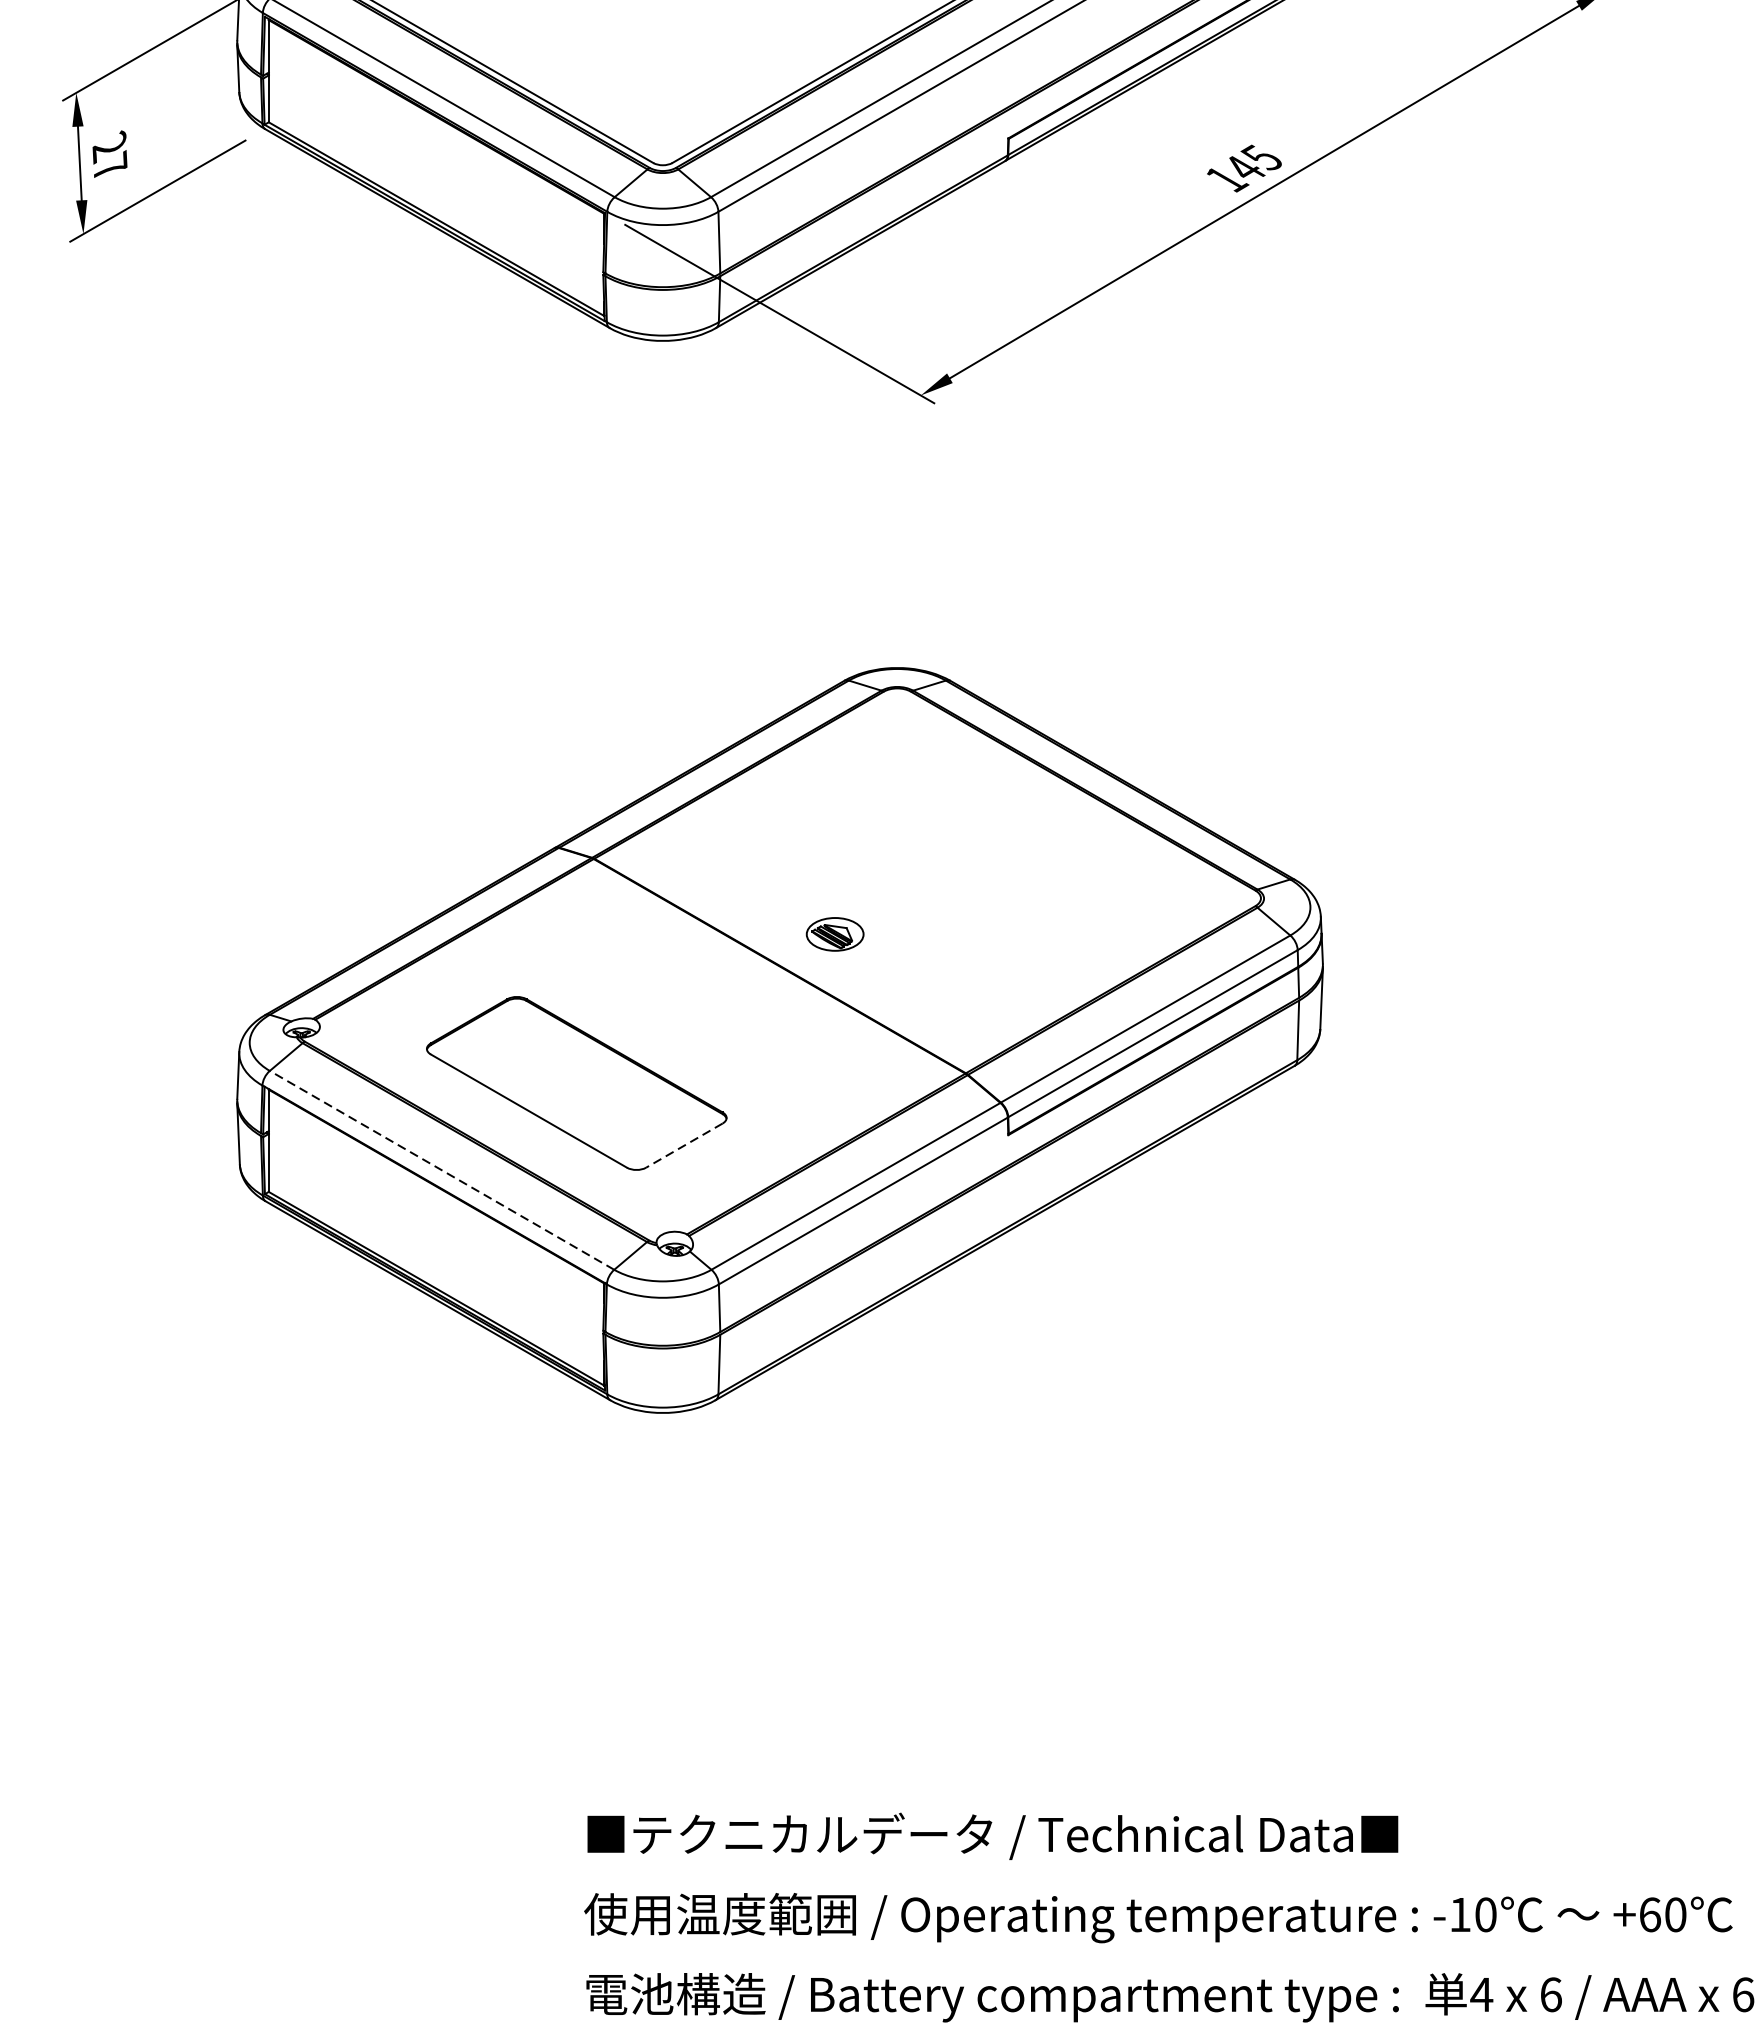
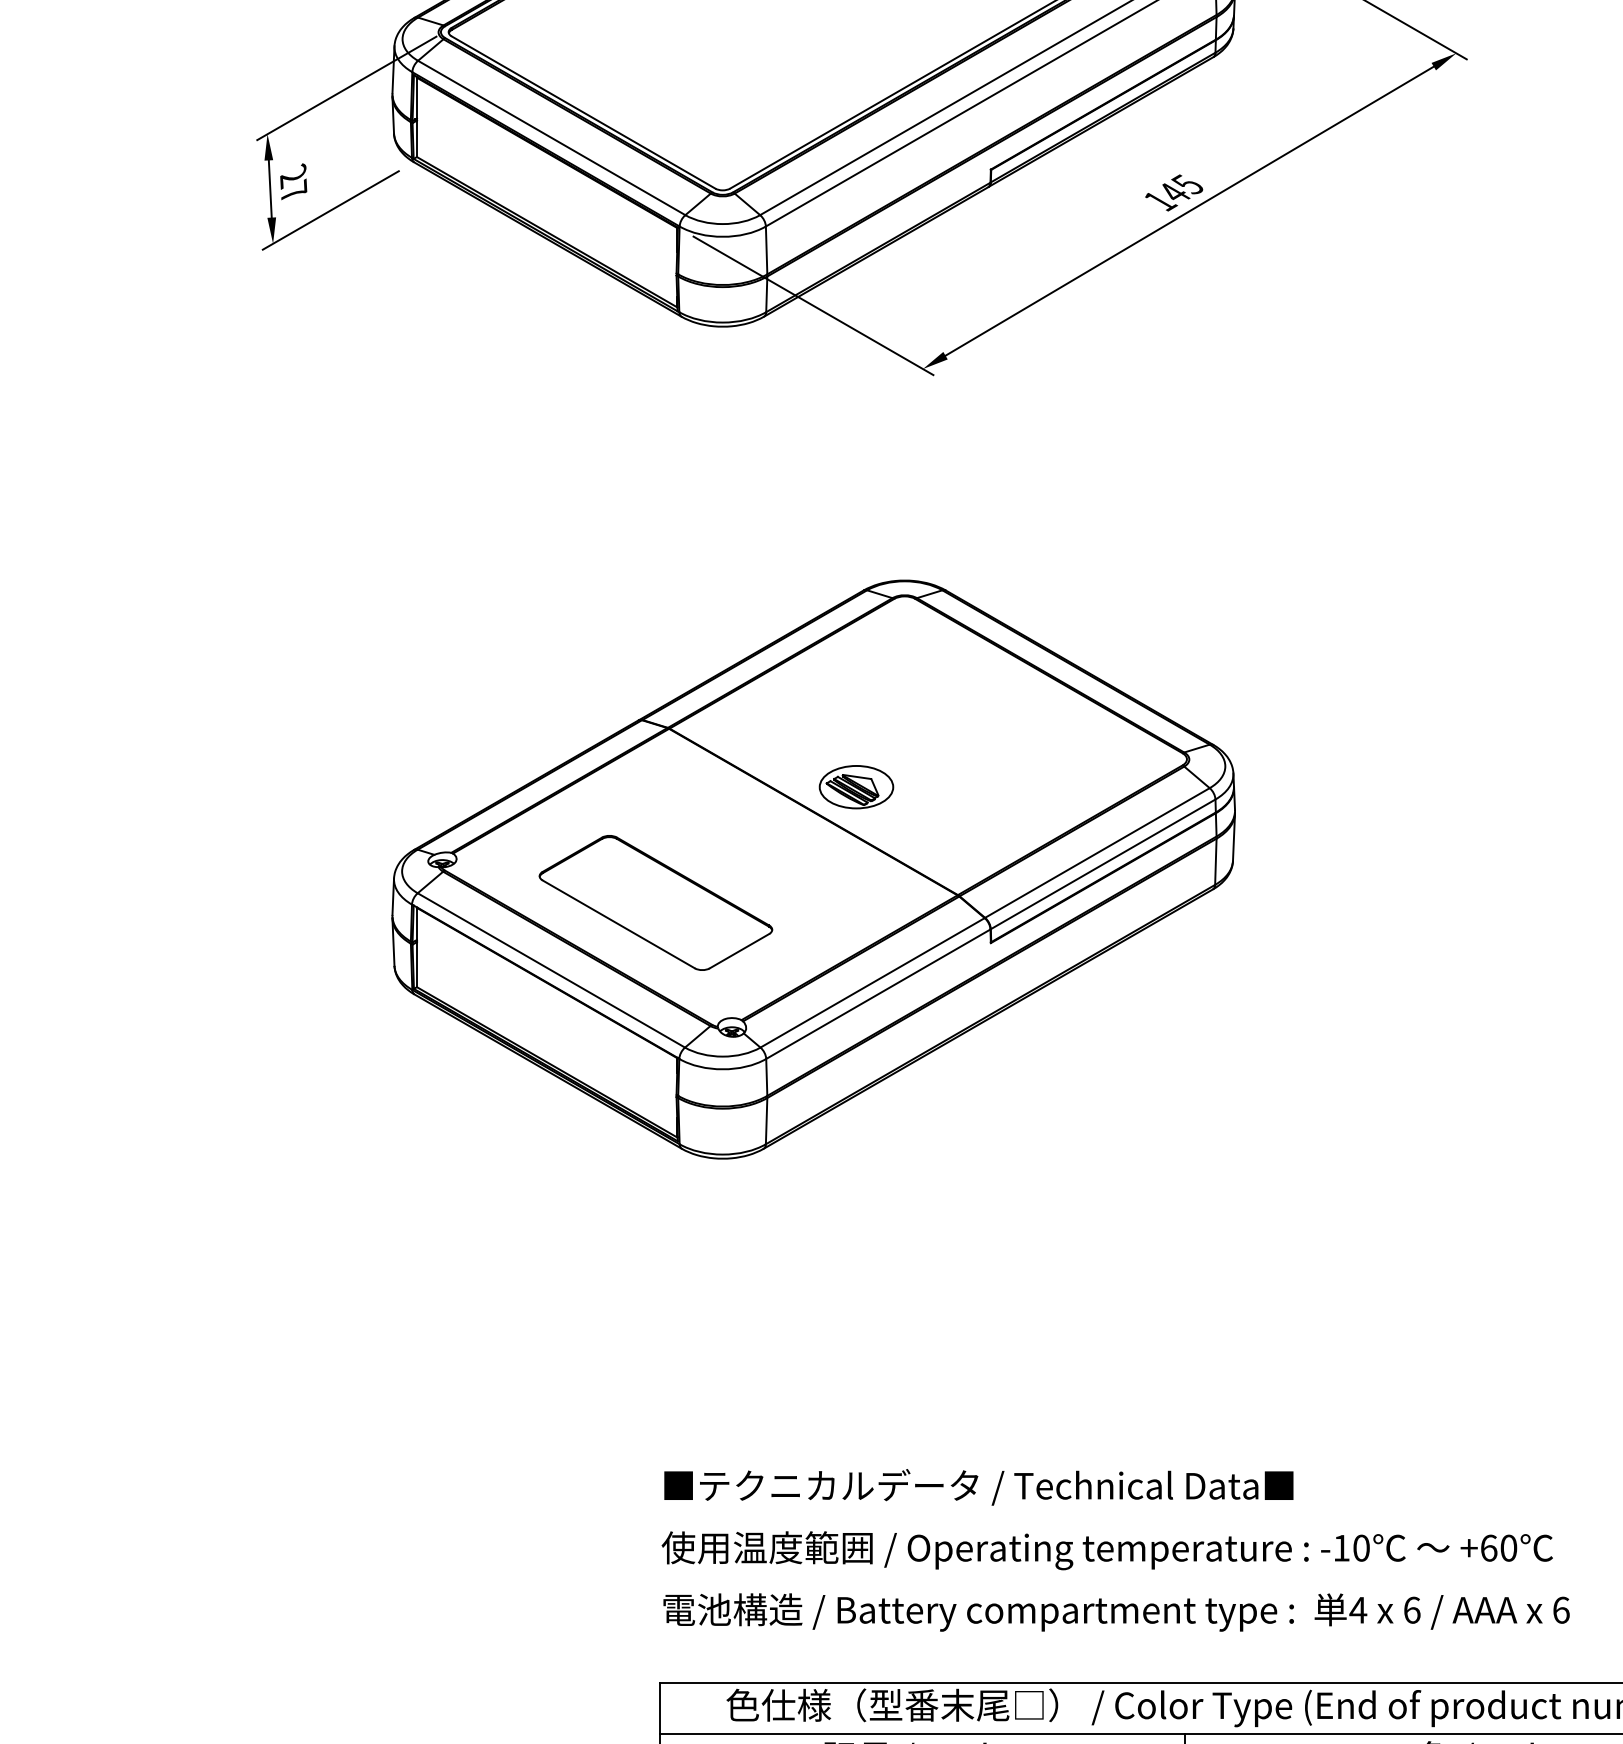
part: (835, 934) -> (856, 787), size x1.67
line: (684, 1145) -> (739, 951), dashed -> solid
line: (440, 1170) -> (550, 970), dashed -> solid

